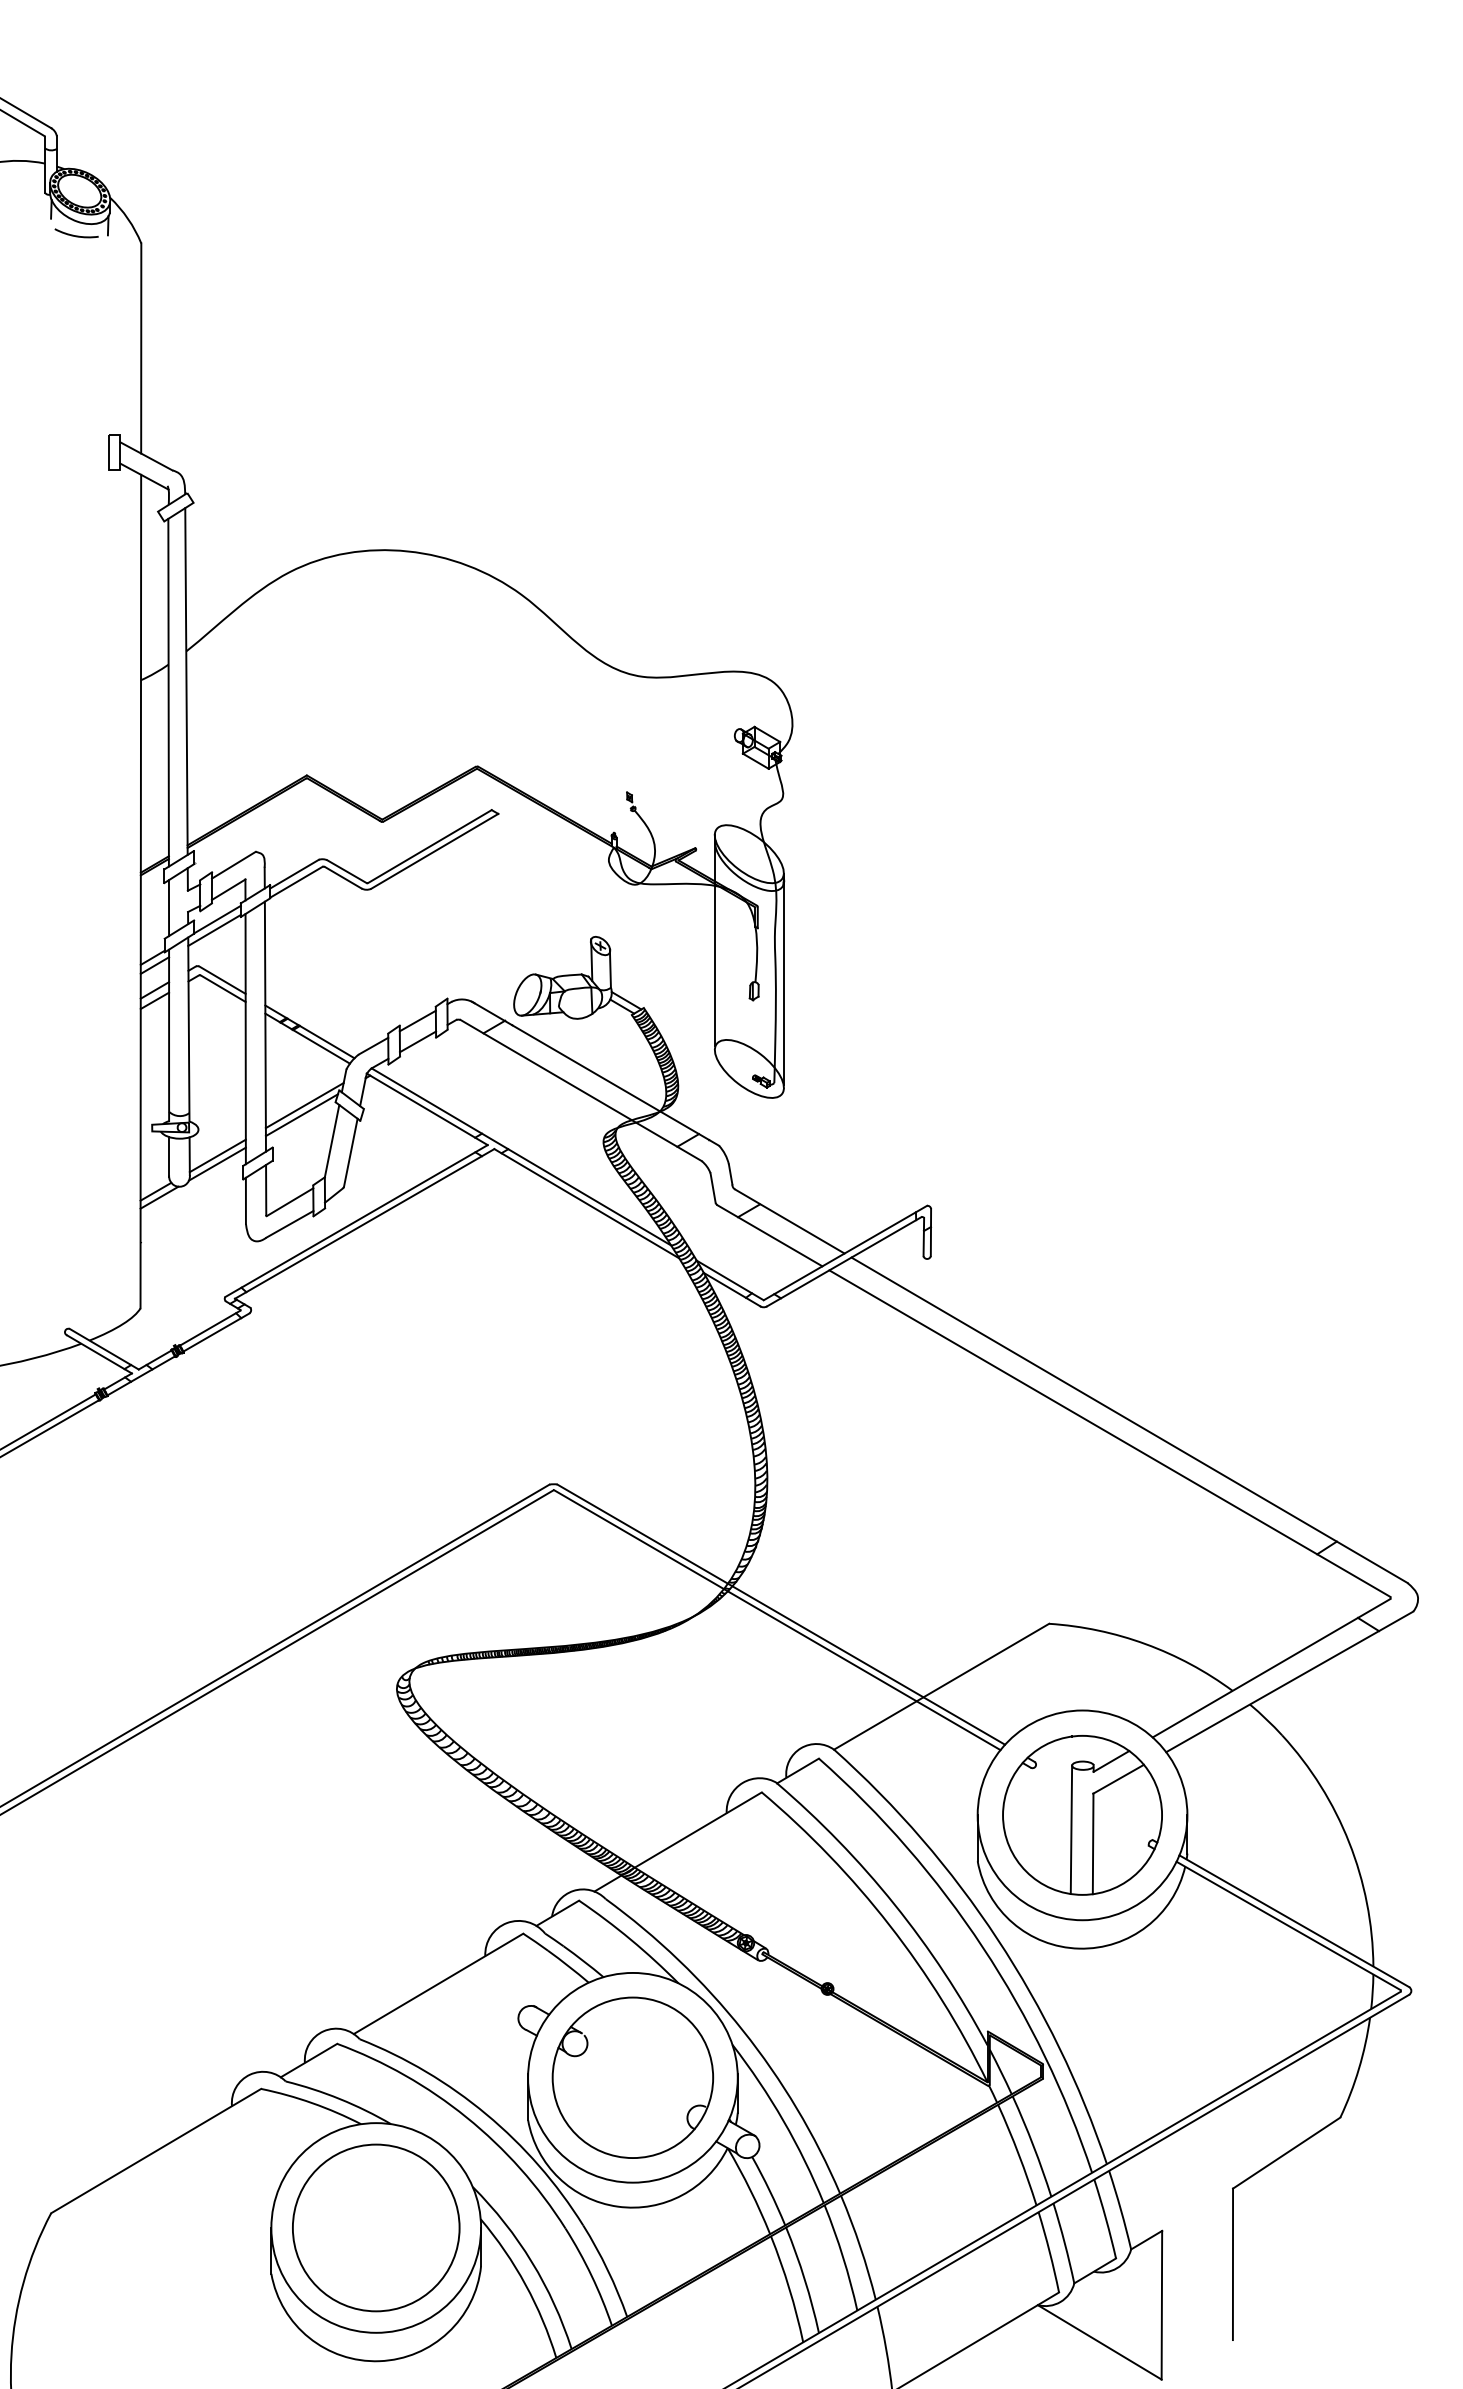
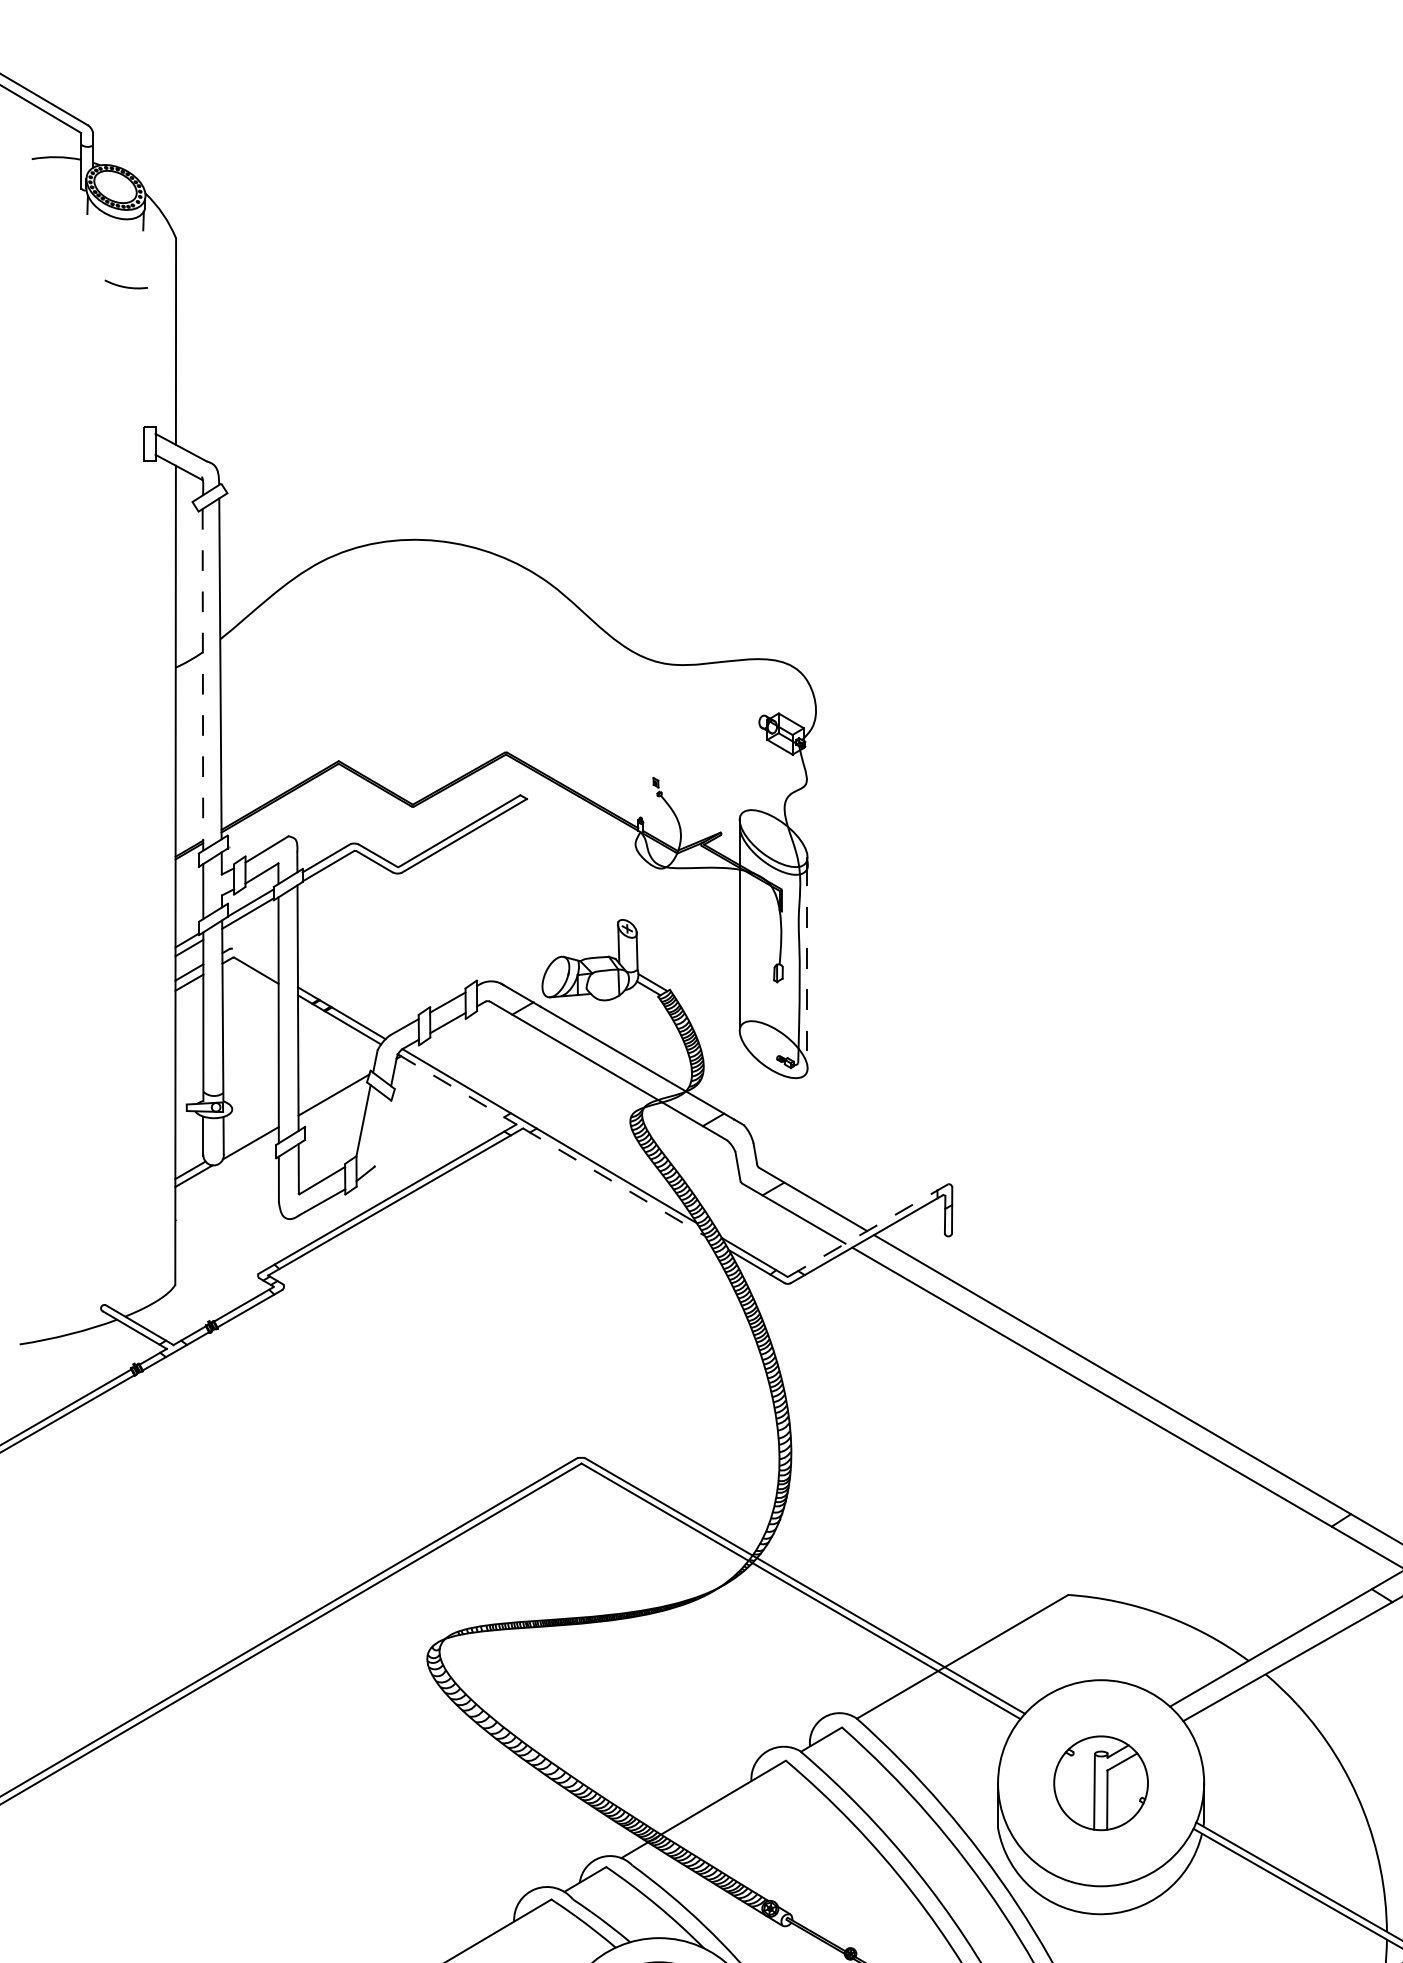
arc: (76, 235) -> (126, 286), moved
line: (168, 692) -> (202, 679), solid -> dashed
line: (222, 979) -> (255, 961), removed
line: (783, 983) -> (807, 965), solid -> dashed
line: (304, 1105) -> (336, 1085), removed
line: (427, 1109) -> (457, 1089), solid -> dashed
line: (350, 1152) -> (381, 1131), removed
line: (217, 1155) -> (250, 1134), removed
line: (587, 1204) -> (614, 1182), solid -> dashed
line: (845, 1252) -> (868, 1230), solid -> dashed
part: (1082, 1815) -> (1101, 1783), size x0.6

